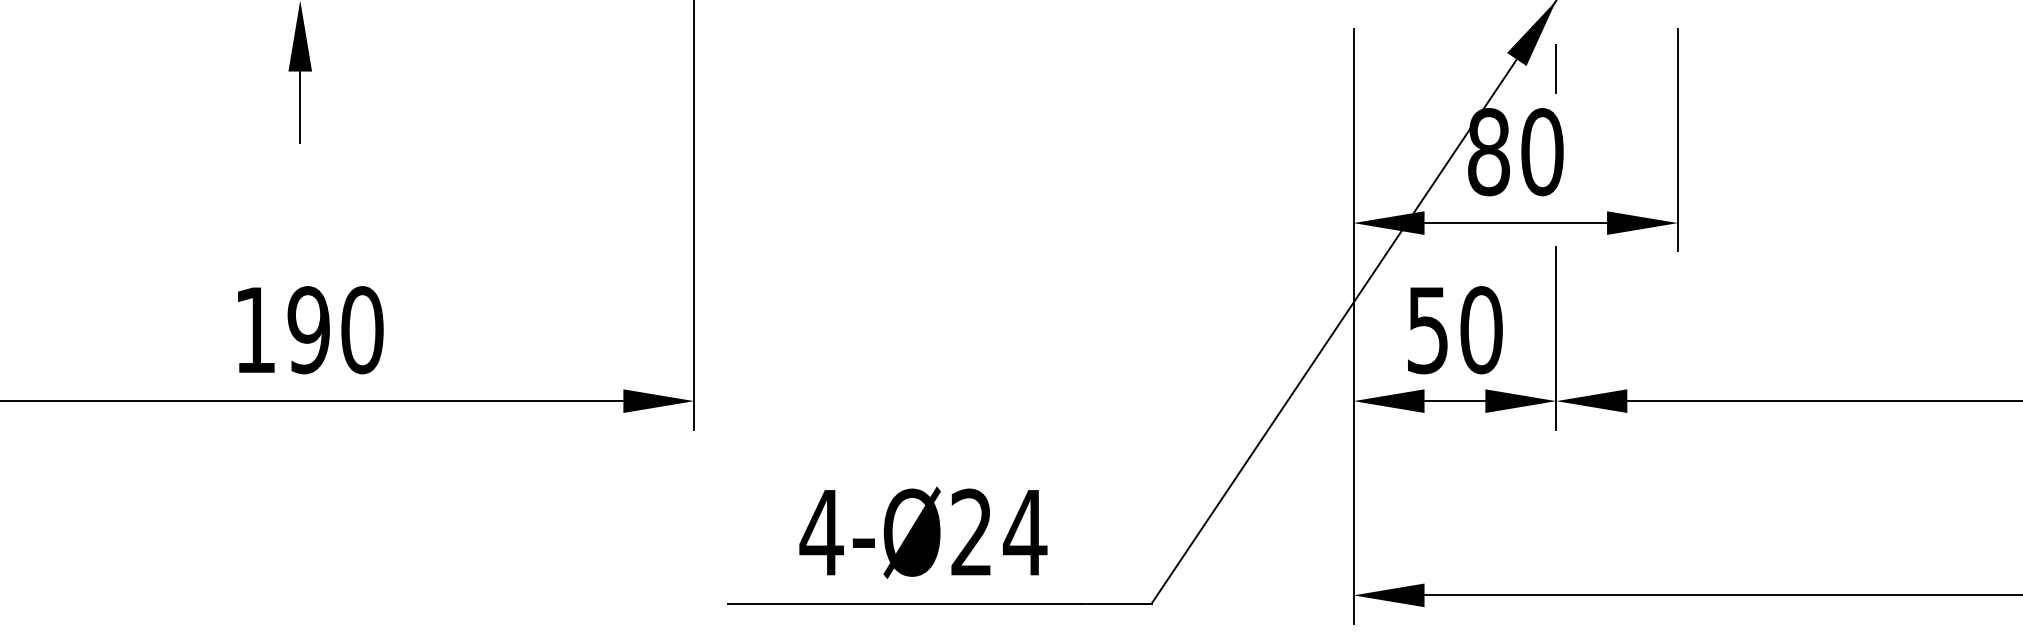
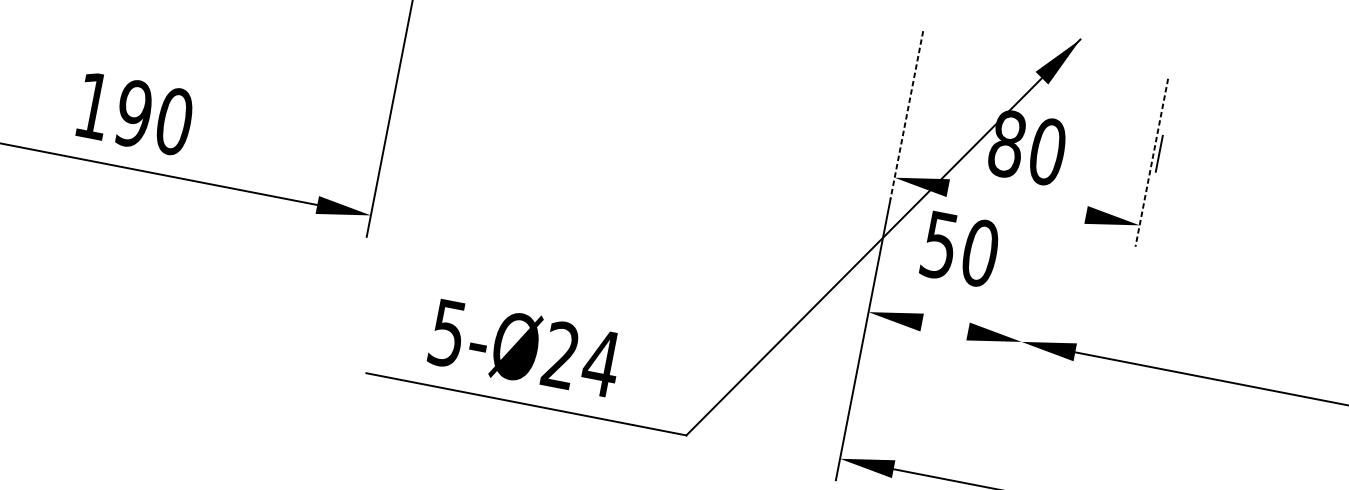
line: (1555, 68) -> (1158, 153), moved
line: (1353, 140) -> (906, 115), solid -> dashed
line: (1678, 140) -> (1152, 163), solid -> dashed
line: (1515, 223) -> (1016, 201), removed
text: (310, 330) -> (135, 114), moved
text: (1455, 330) -> (960, 249), moved
line: (1556, 337) -> (1031, 293), removed
line: (1454, 401) -> (944, 327), removed
text: (821, 533) -> (447, 333), 4-Ø24 -> 5-Ø24

